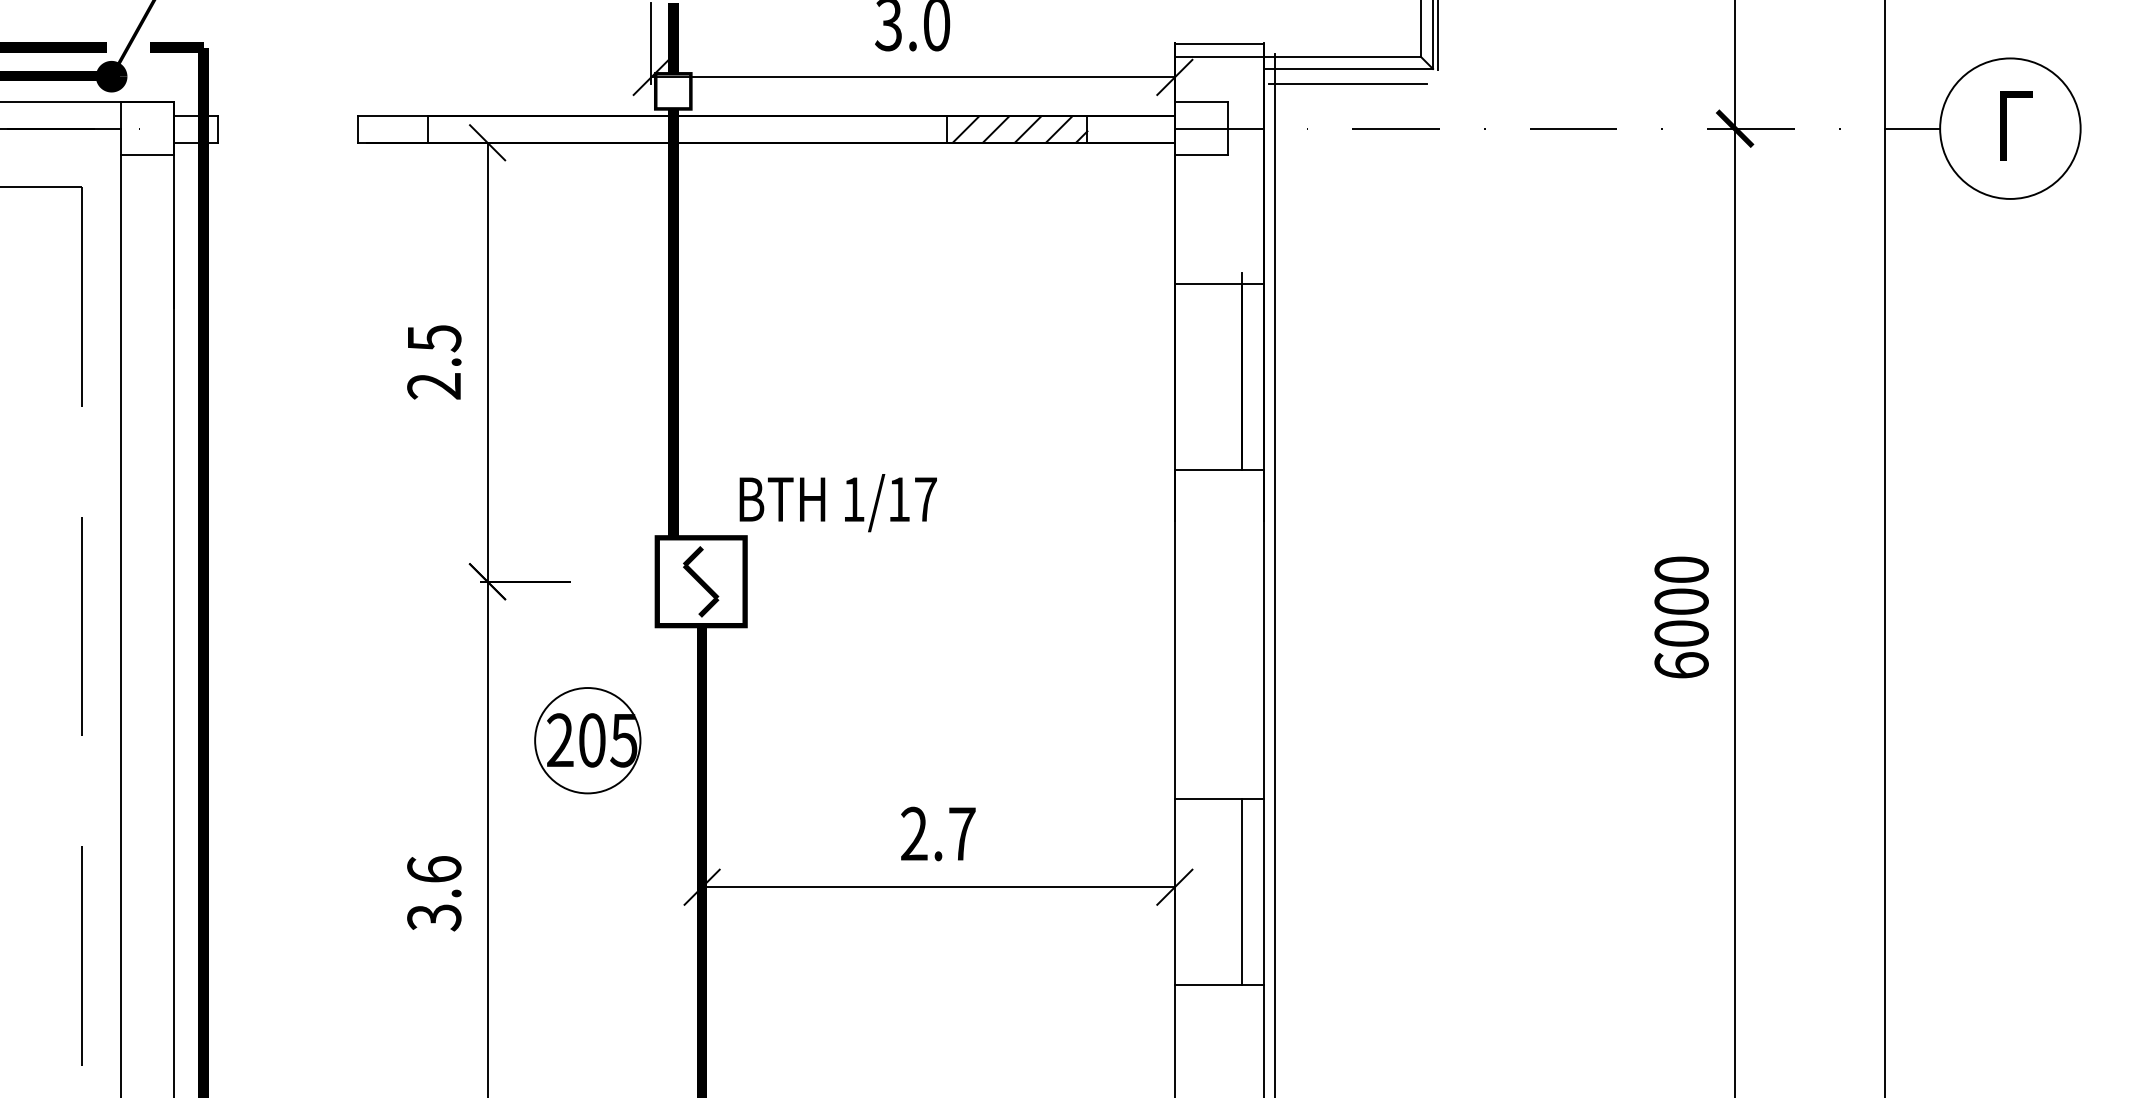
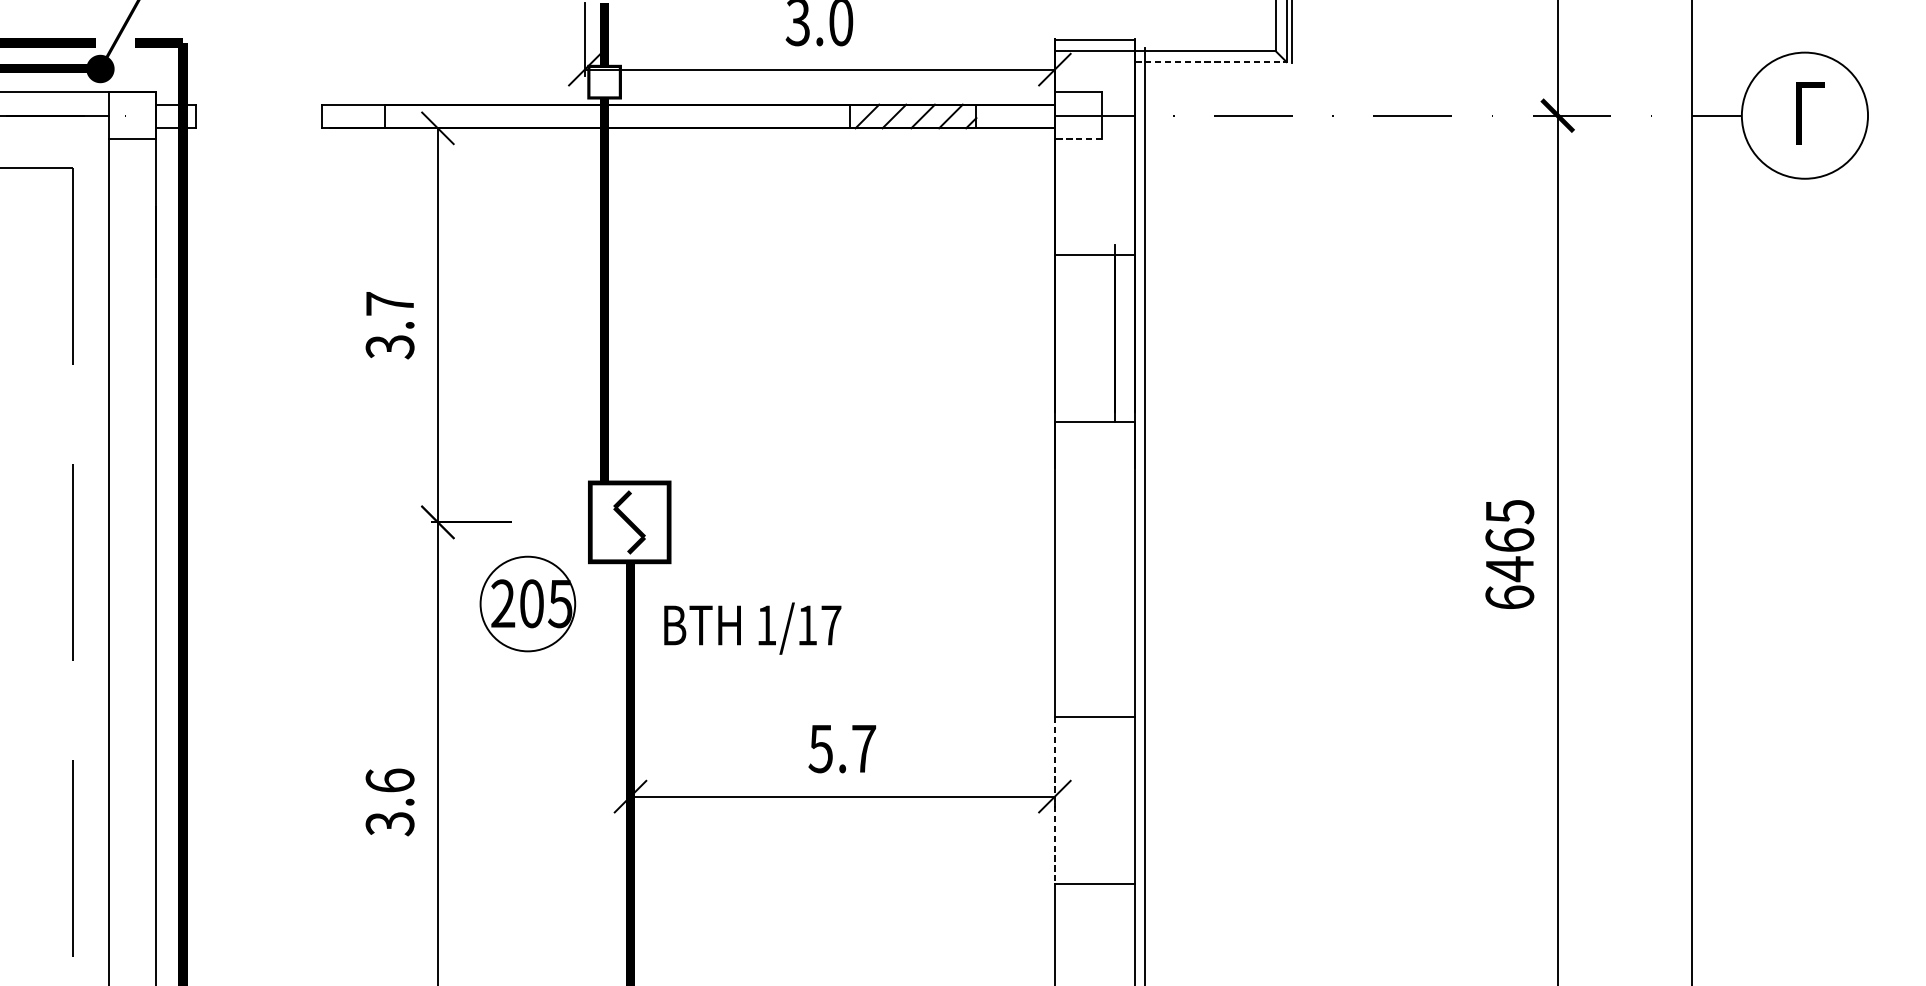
line: (1349, 68) -> (1211, 61), solid -> dashed
line: (1347, 83) -> (1209, 75), removed
line: (1200, 155) -> (1077, 139), solid -> dashed
text: (434, 362) -> (390, 325), 2.5 -> 3.7
text: (837, 503) -> (752, 629), moved
text: (1681, 602) -> (1509, 541), 6000 -> 6465
part: (587, 740) -> (527, 603), moved
text: (913, 833) -> (820, 748), 2.7 -> 5.7
line: (1241, 891) -> (1114, 800), removed
line: (1174, 892) -> (1054, 801), solid -> dashed

